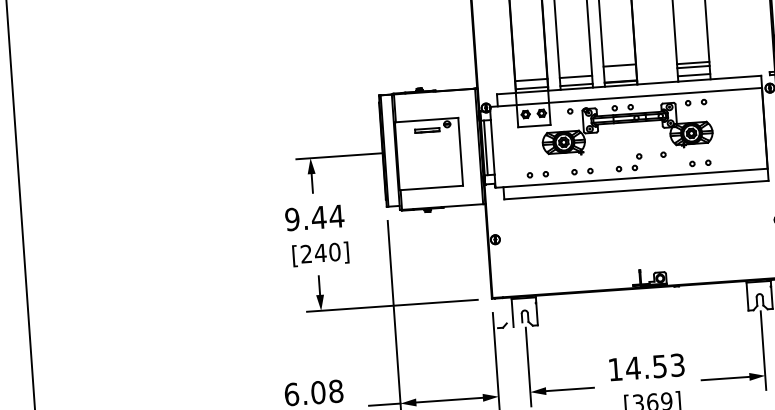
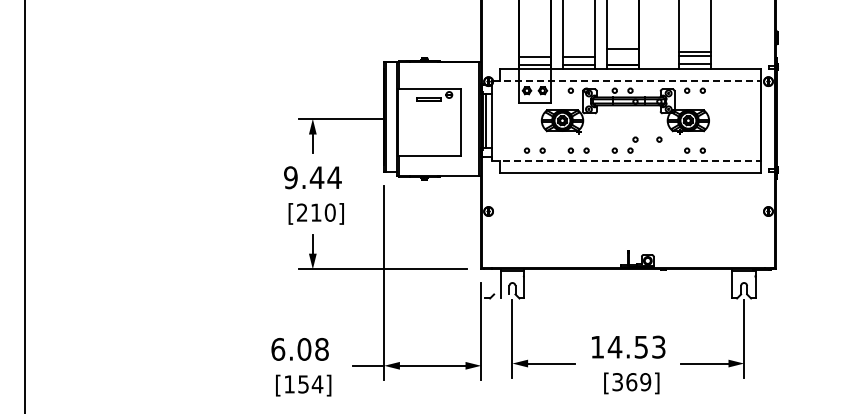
line: (625, 97) -> (626, 80), solid -> dashed
line: (632, 178) -> (627, 160), solid -> dashed
text: (320, 252) -> (316, 212), [240] -> [210]

